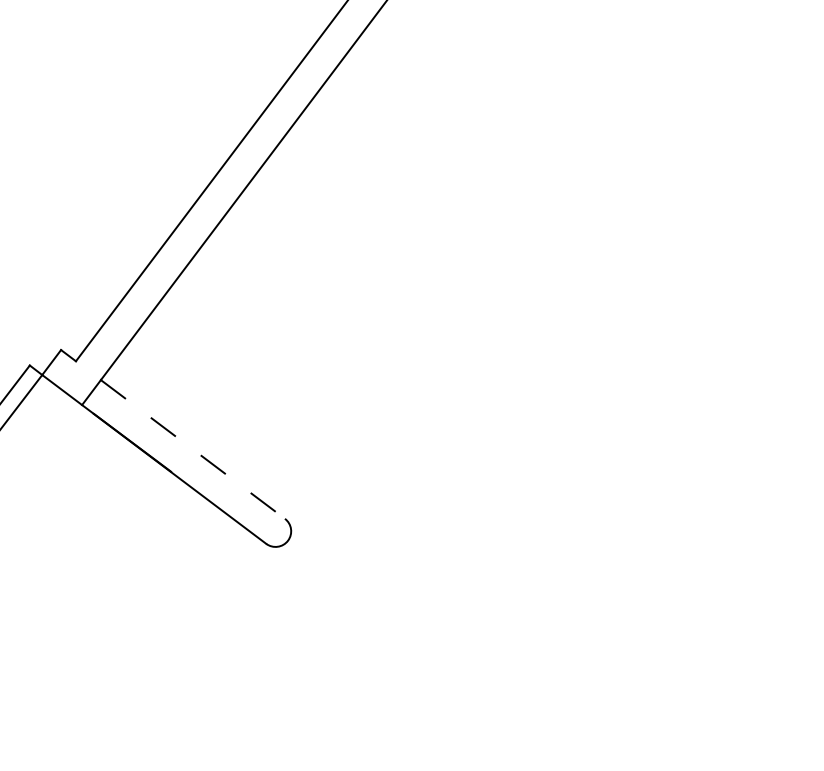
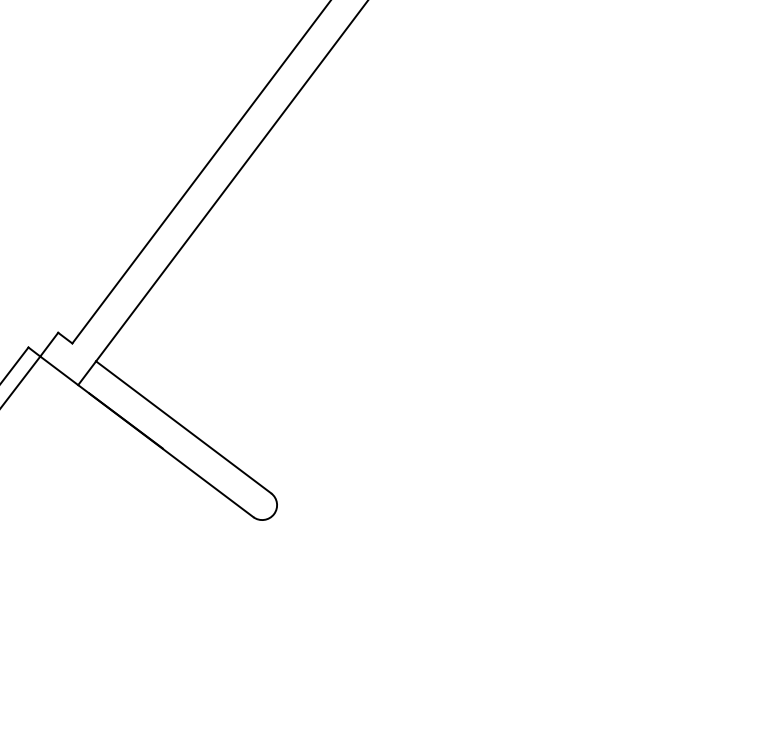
line: (193, 449) -> (184, 427), dashed -> solid

